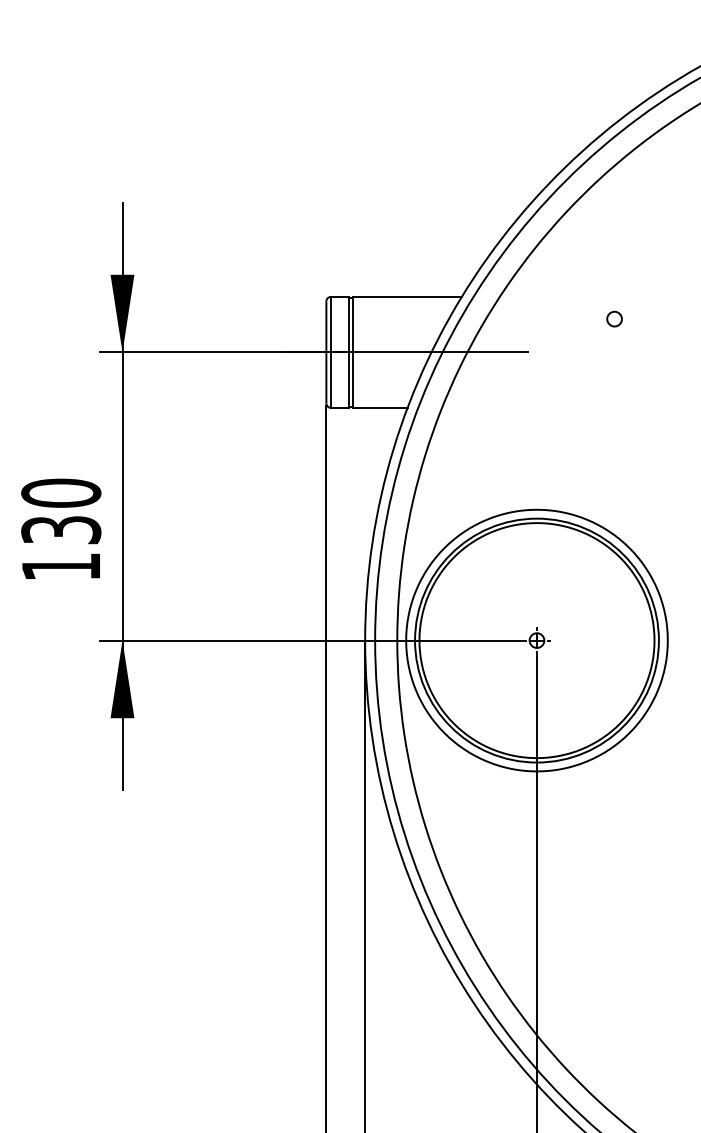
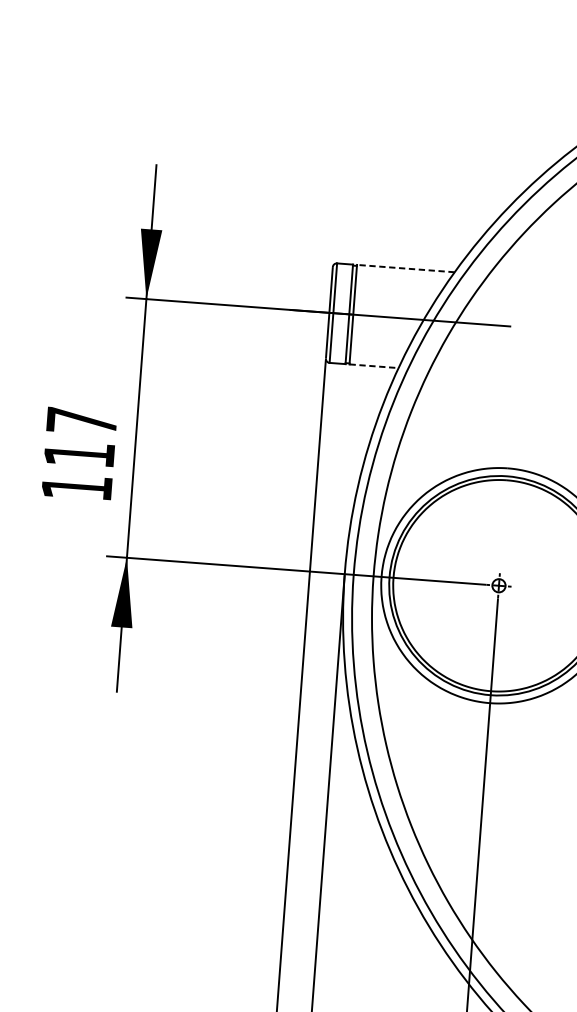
line: (406, 296) -> (405, 268), solid -> dashed
line: (380, 407) -> (374, 365), solid -> dashed
text: (61, 511) -> (80, 437), 130 -> 117

